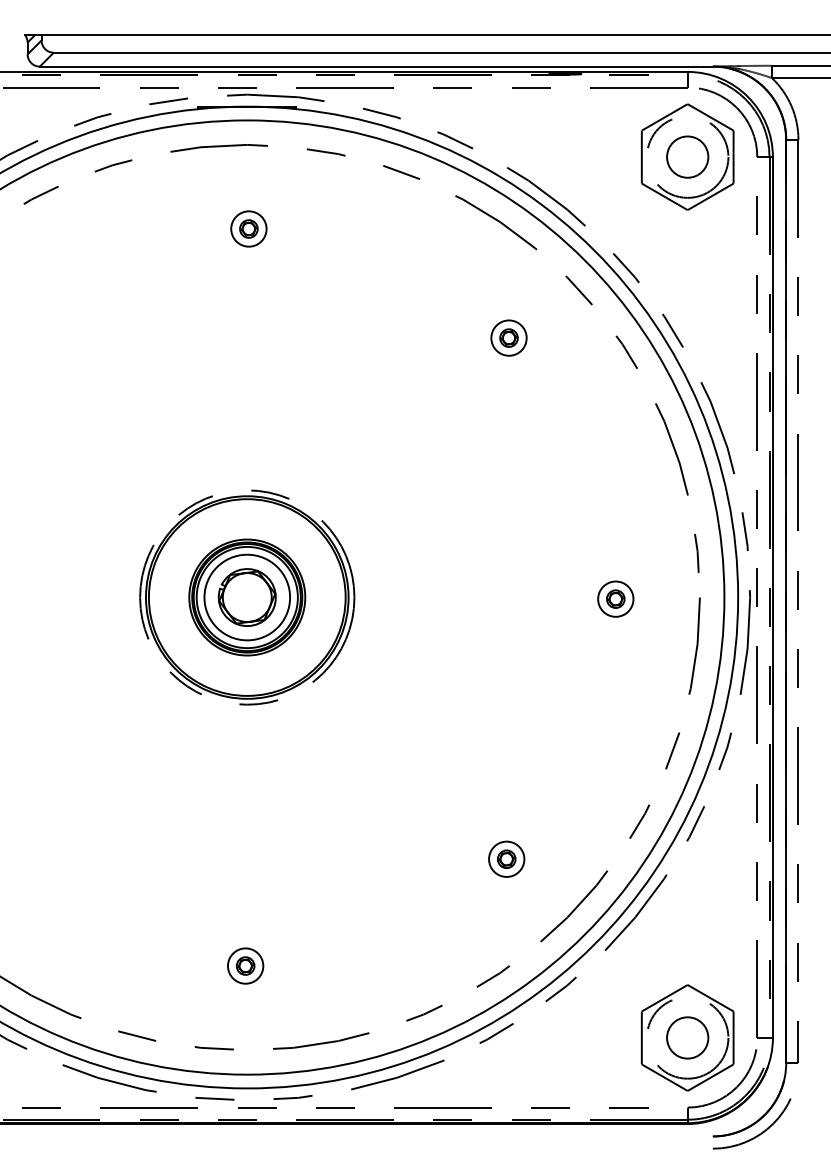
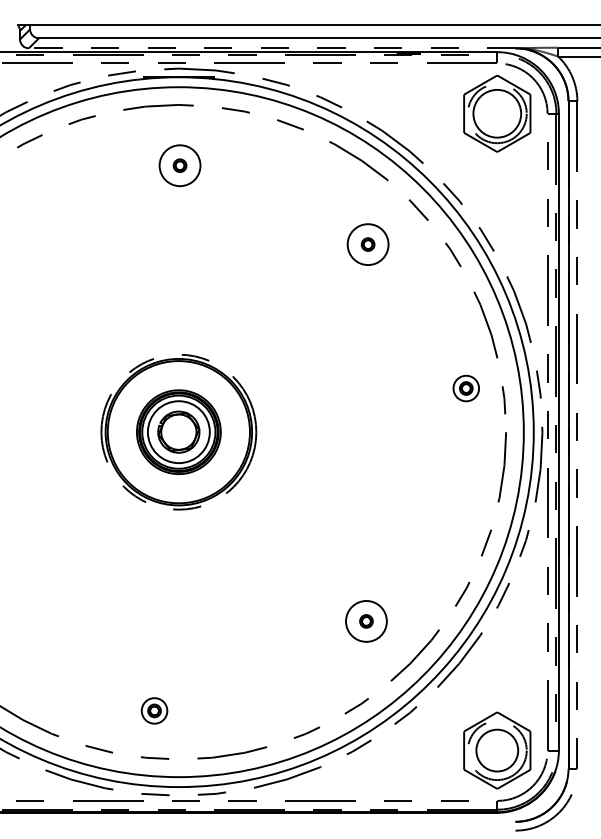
line: (375, 66) -> (271, 48), solid -> dashed
circle: (687, 156) -> (497, 113), size x1.6
circle: (248, 228) -> (179, 165), size x1.6
circle: (508, 337) -> (367, 244), size x1.6
part: (615, 598) -> (466, 388), moved
circle: (506, 858) -> (366, 620), size x1.6
part: (245, 965) -> (154, 710), moved
circle: (687, 1037) -> (497, 750), size x1.4

